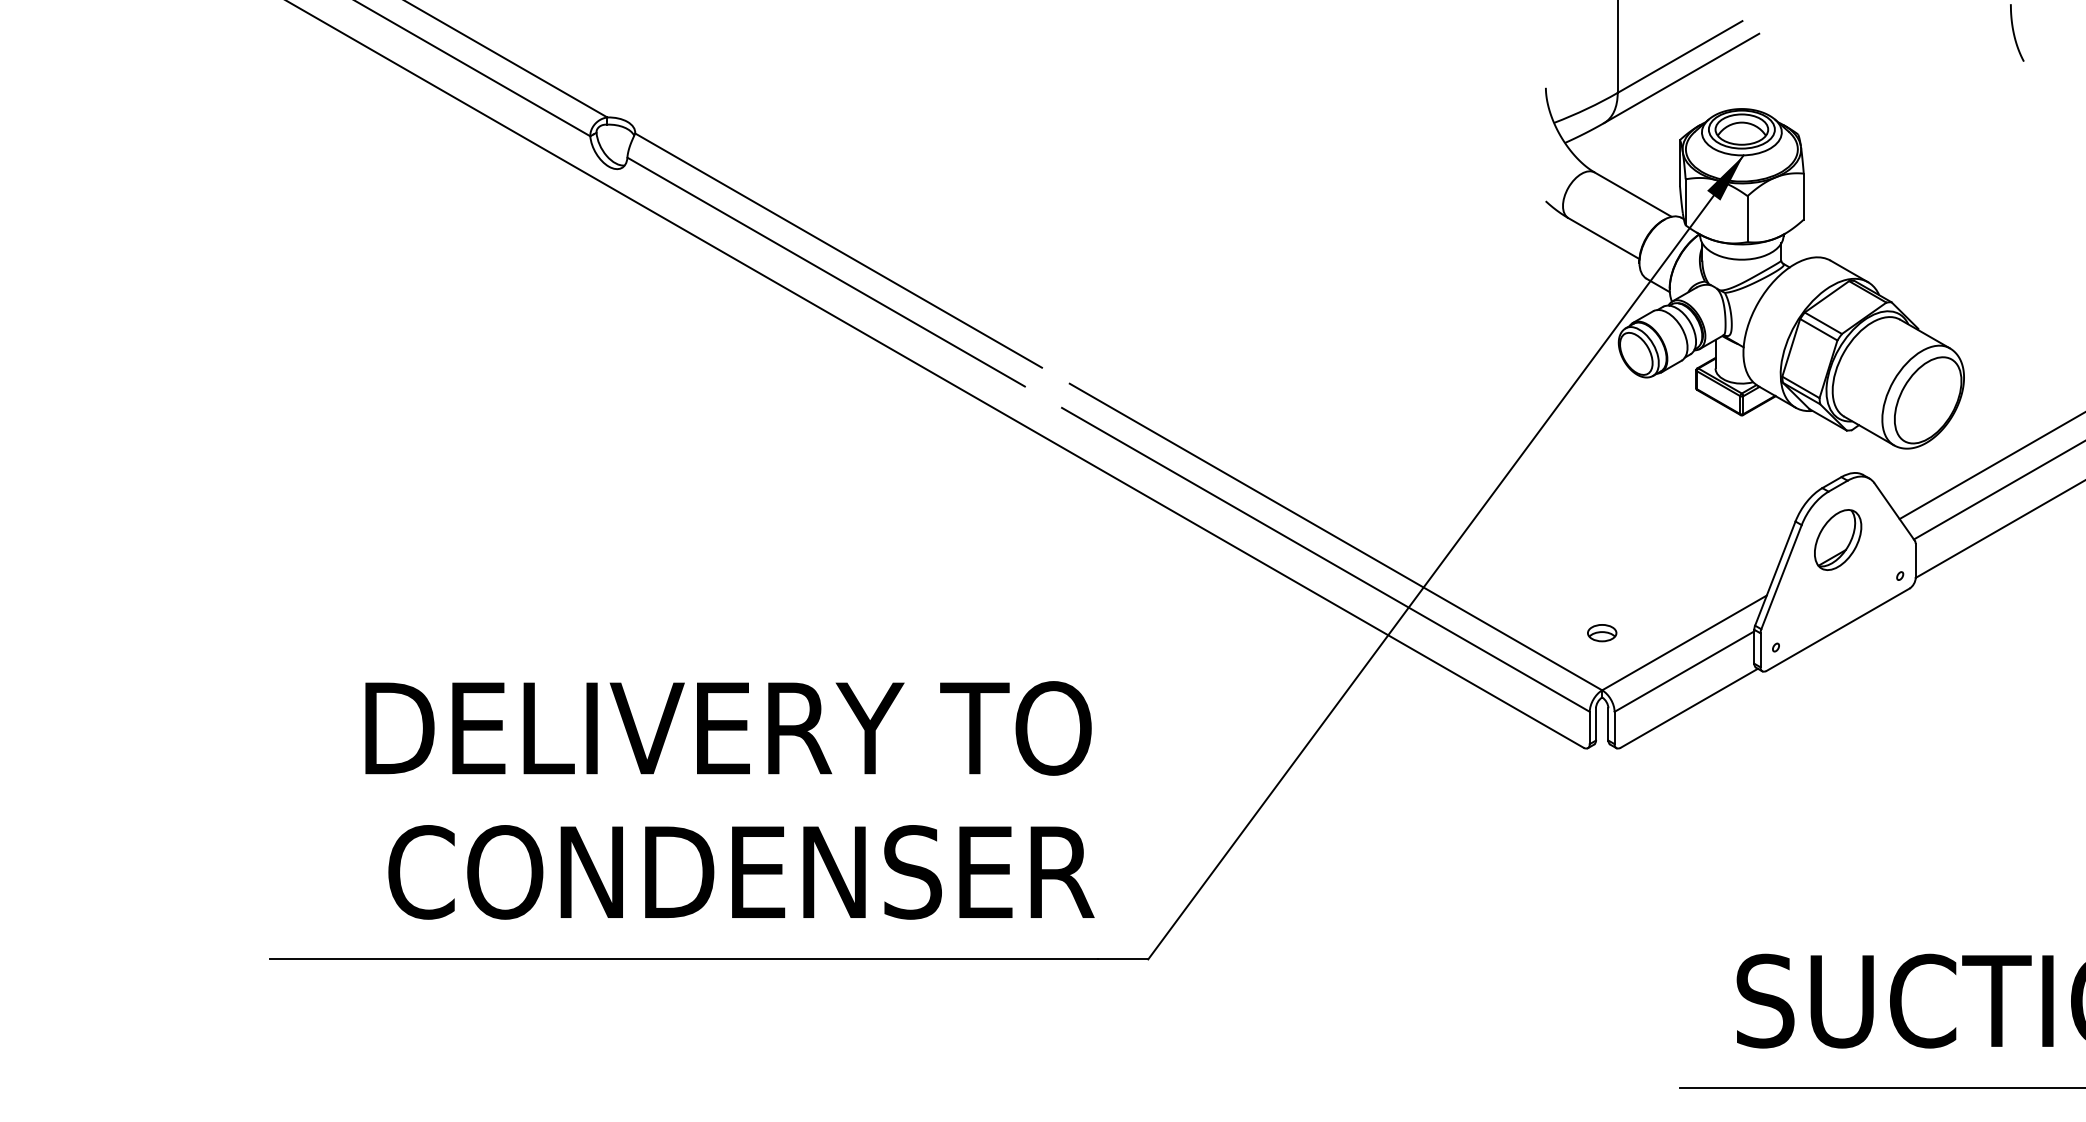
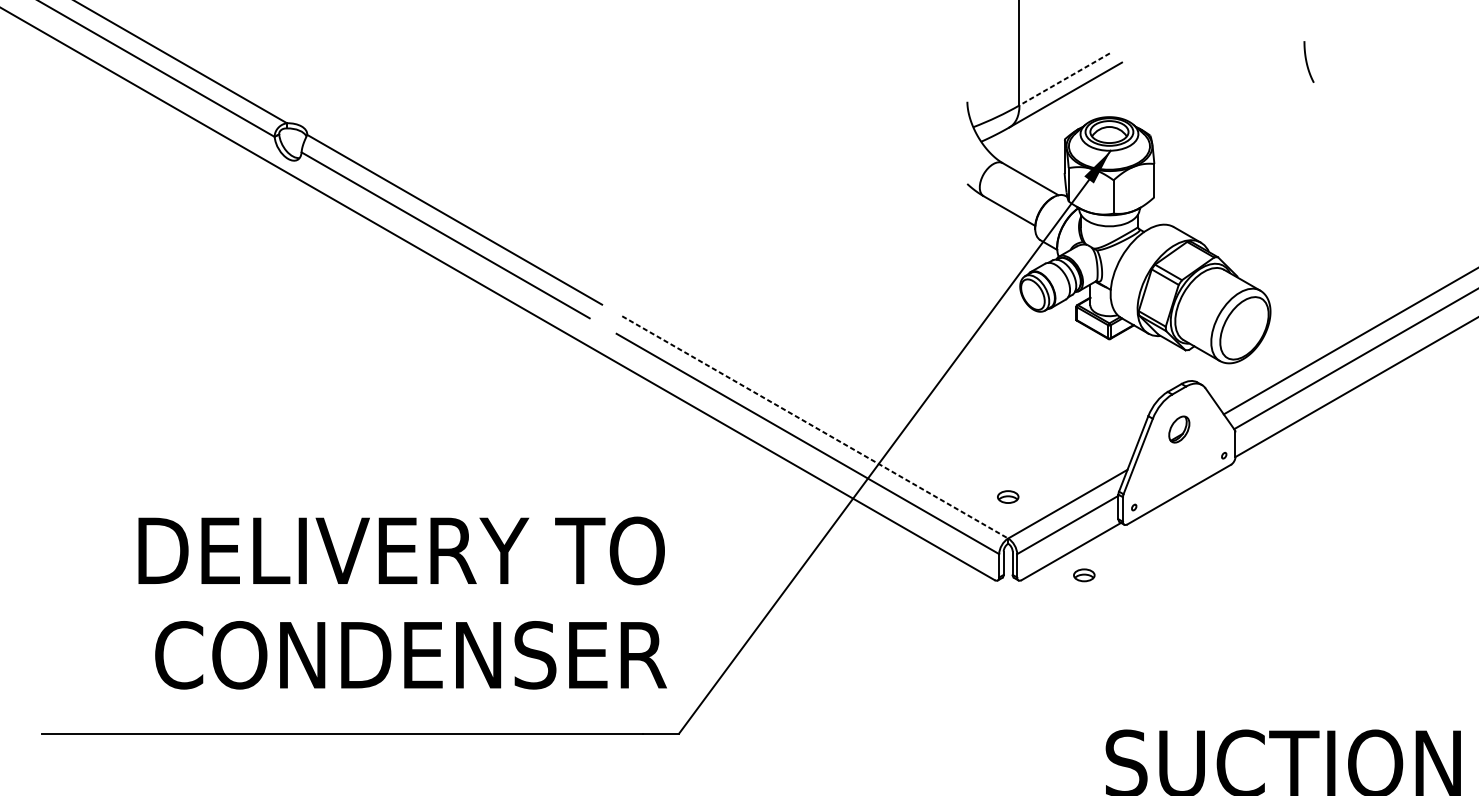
line: (1680, 57) -> (1064, 79), solid -> dashed
line: (1336, 537) -> (815, 427), solid -> dashed
part: (1838, 539) -> (1179, 429), size x0.6
part: (1707, 741) -> (1084, 575), added
text: (729, 800) -> (402, 603), moved

